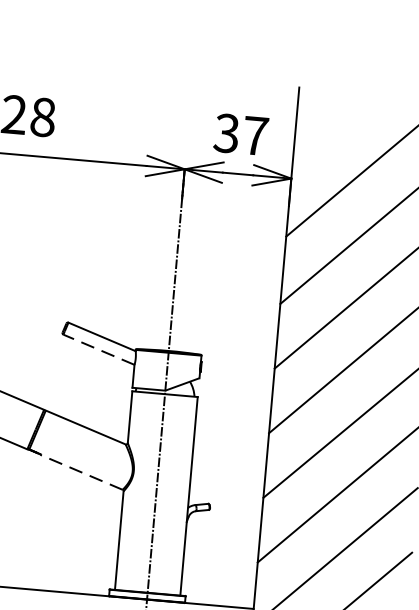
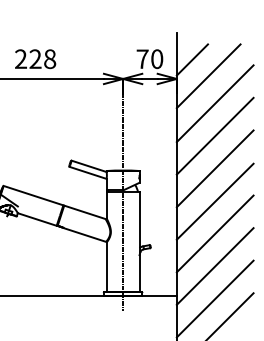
text: (240, 135) -> (149, 59), 37 -> 70
line: (325, 142) -> (192, 59), added
line: (97, 348) -> (87, 172), dashed -> solid
line: (81, 471) -> (84, 234), dashed -> solid

